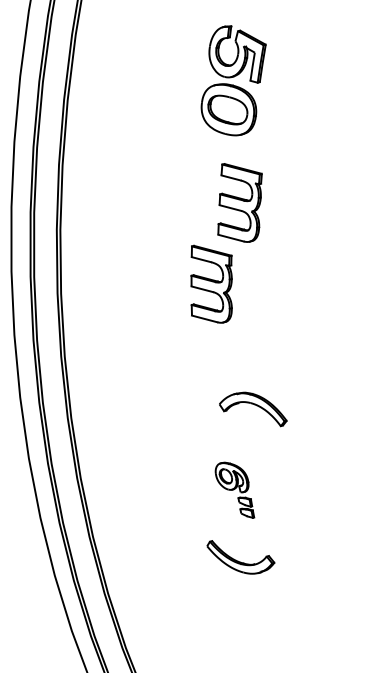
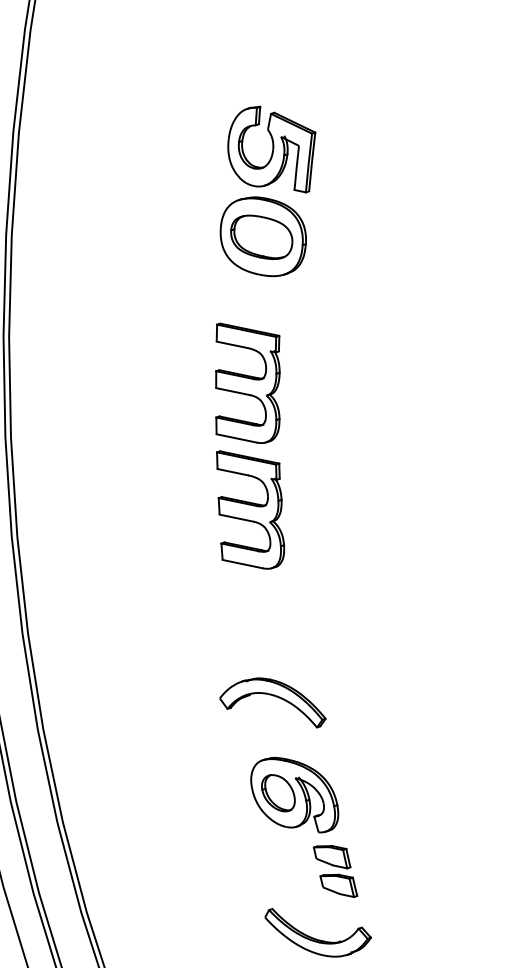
part: (239, 202) -> (246, 382), moved
part: (253, 409) -> (273, 703), moved
part: (234, 490) -> (303, 828), size x1.67

